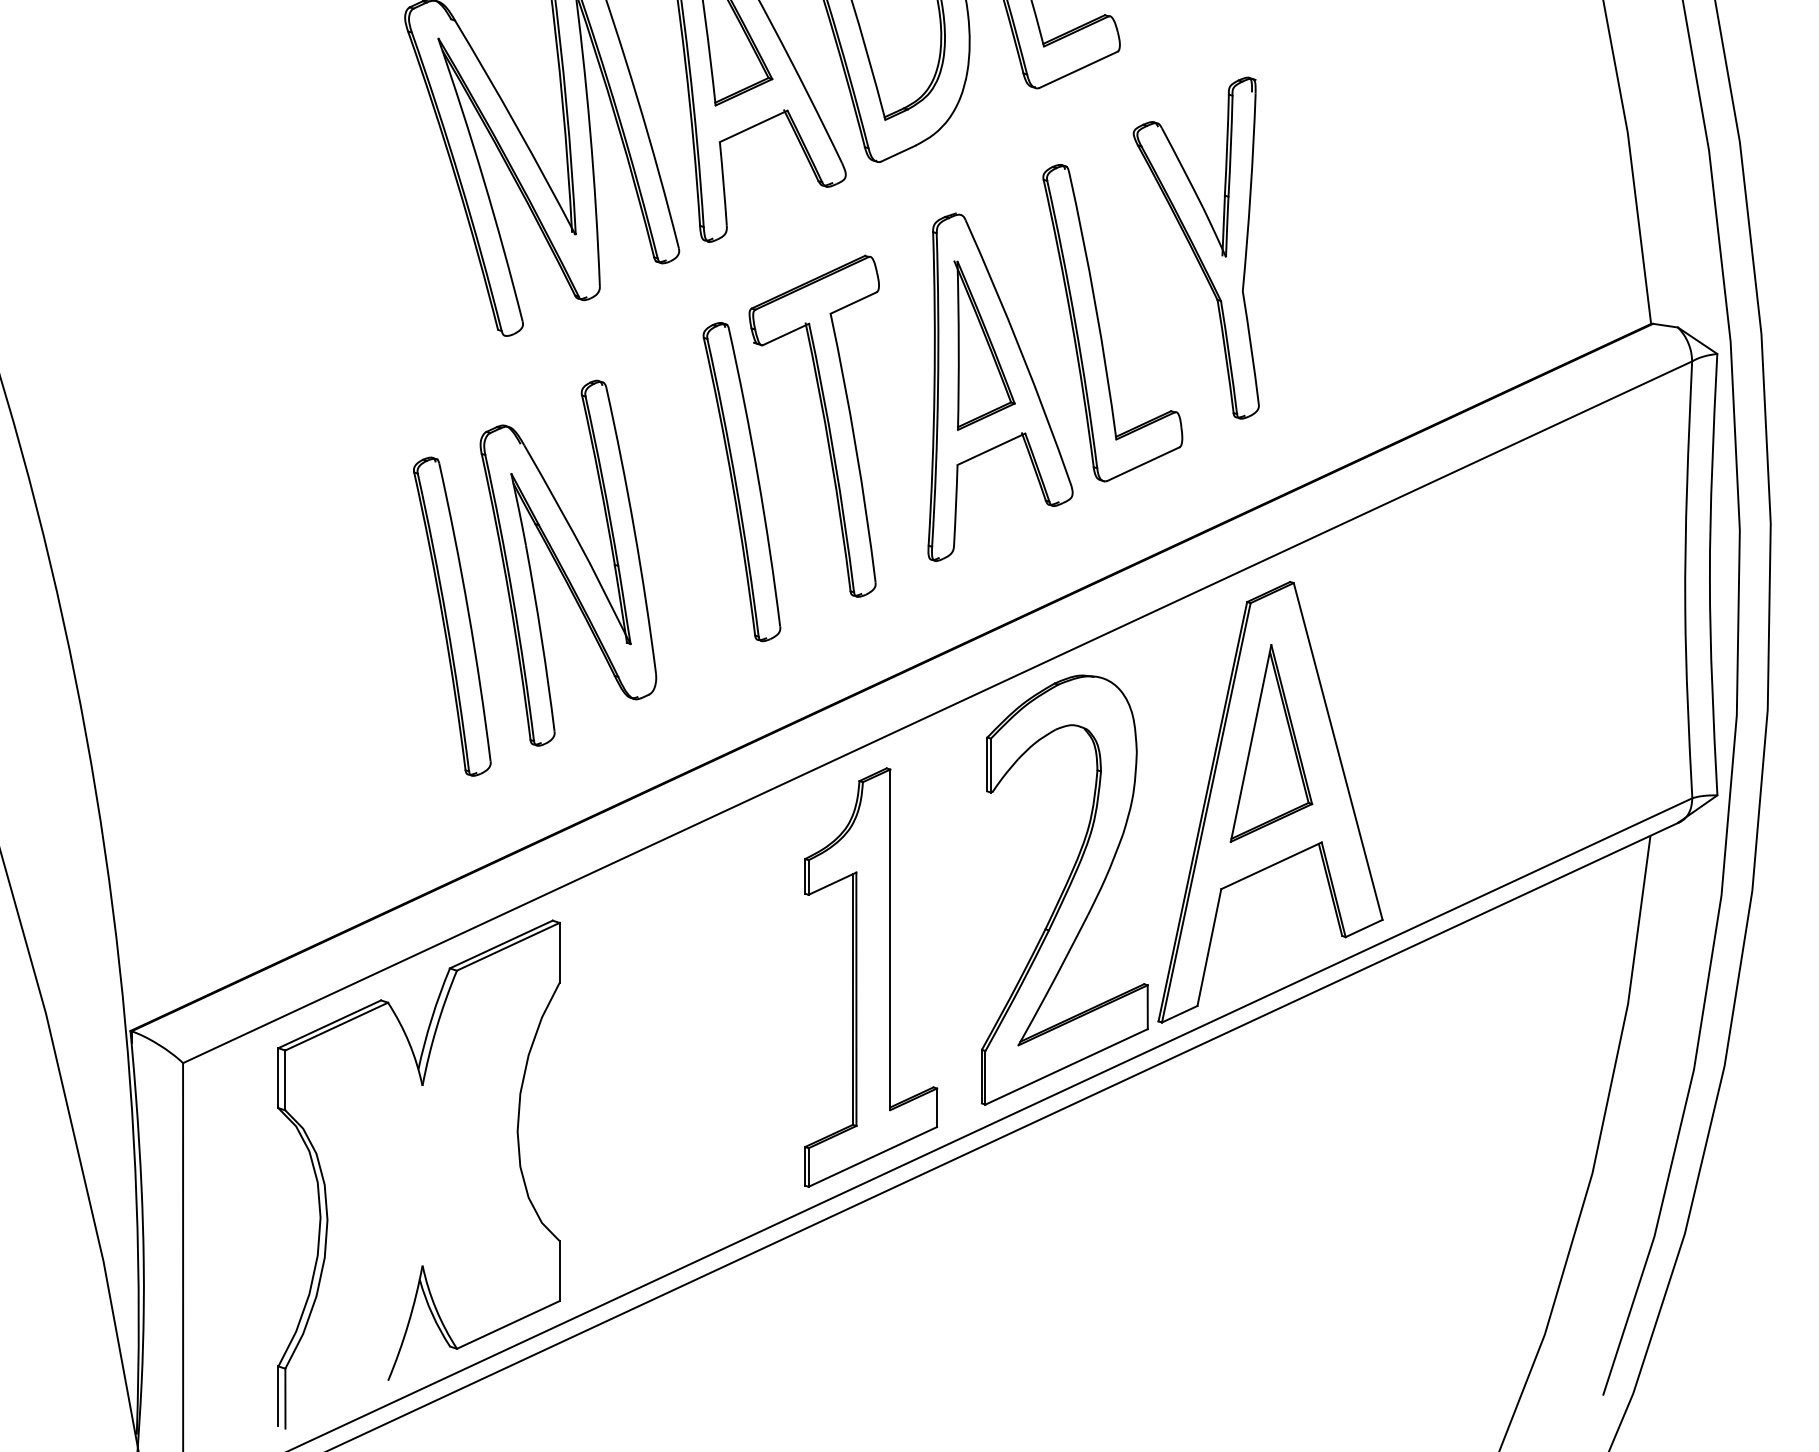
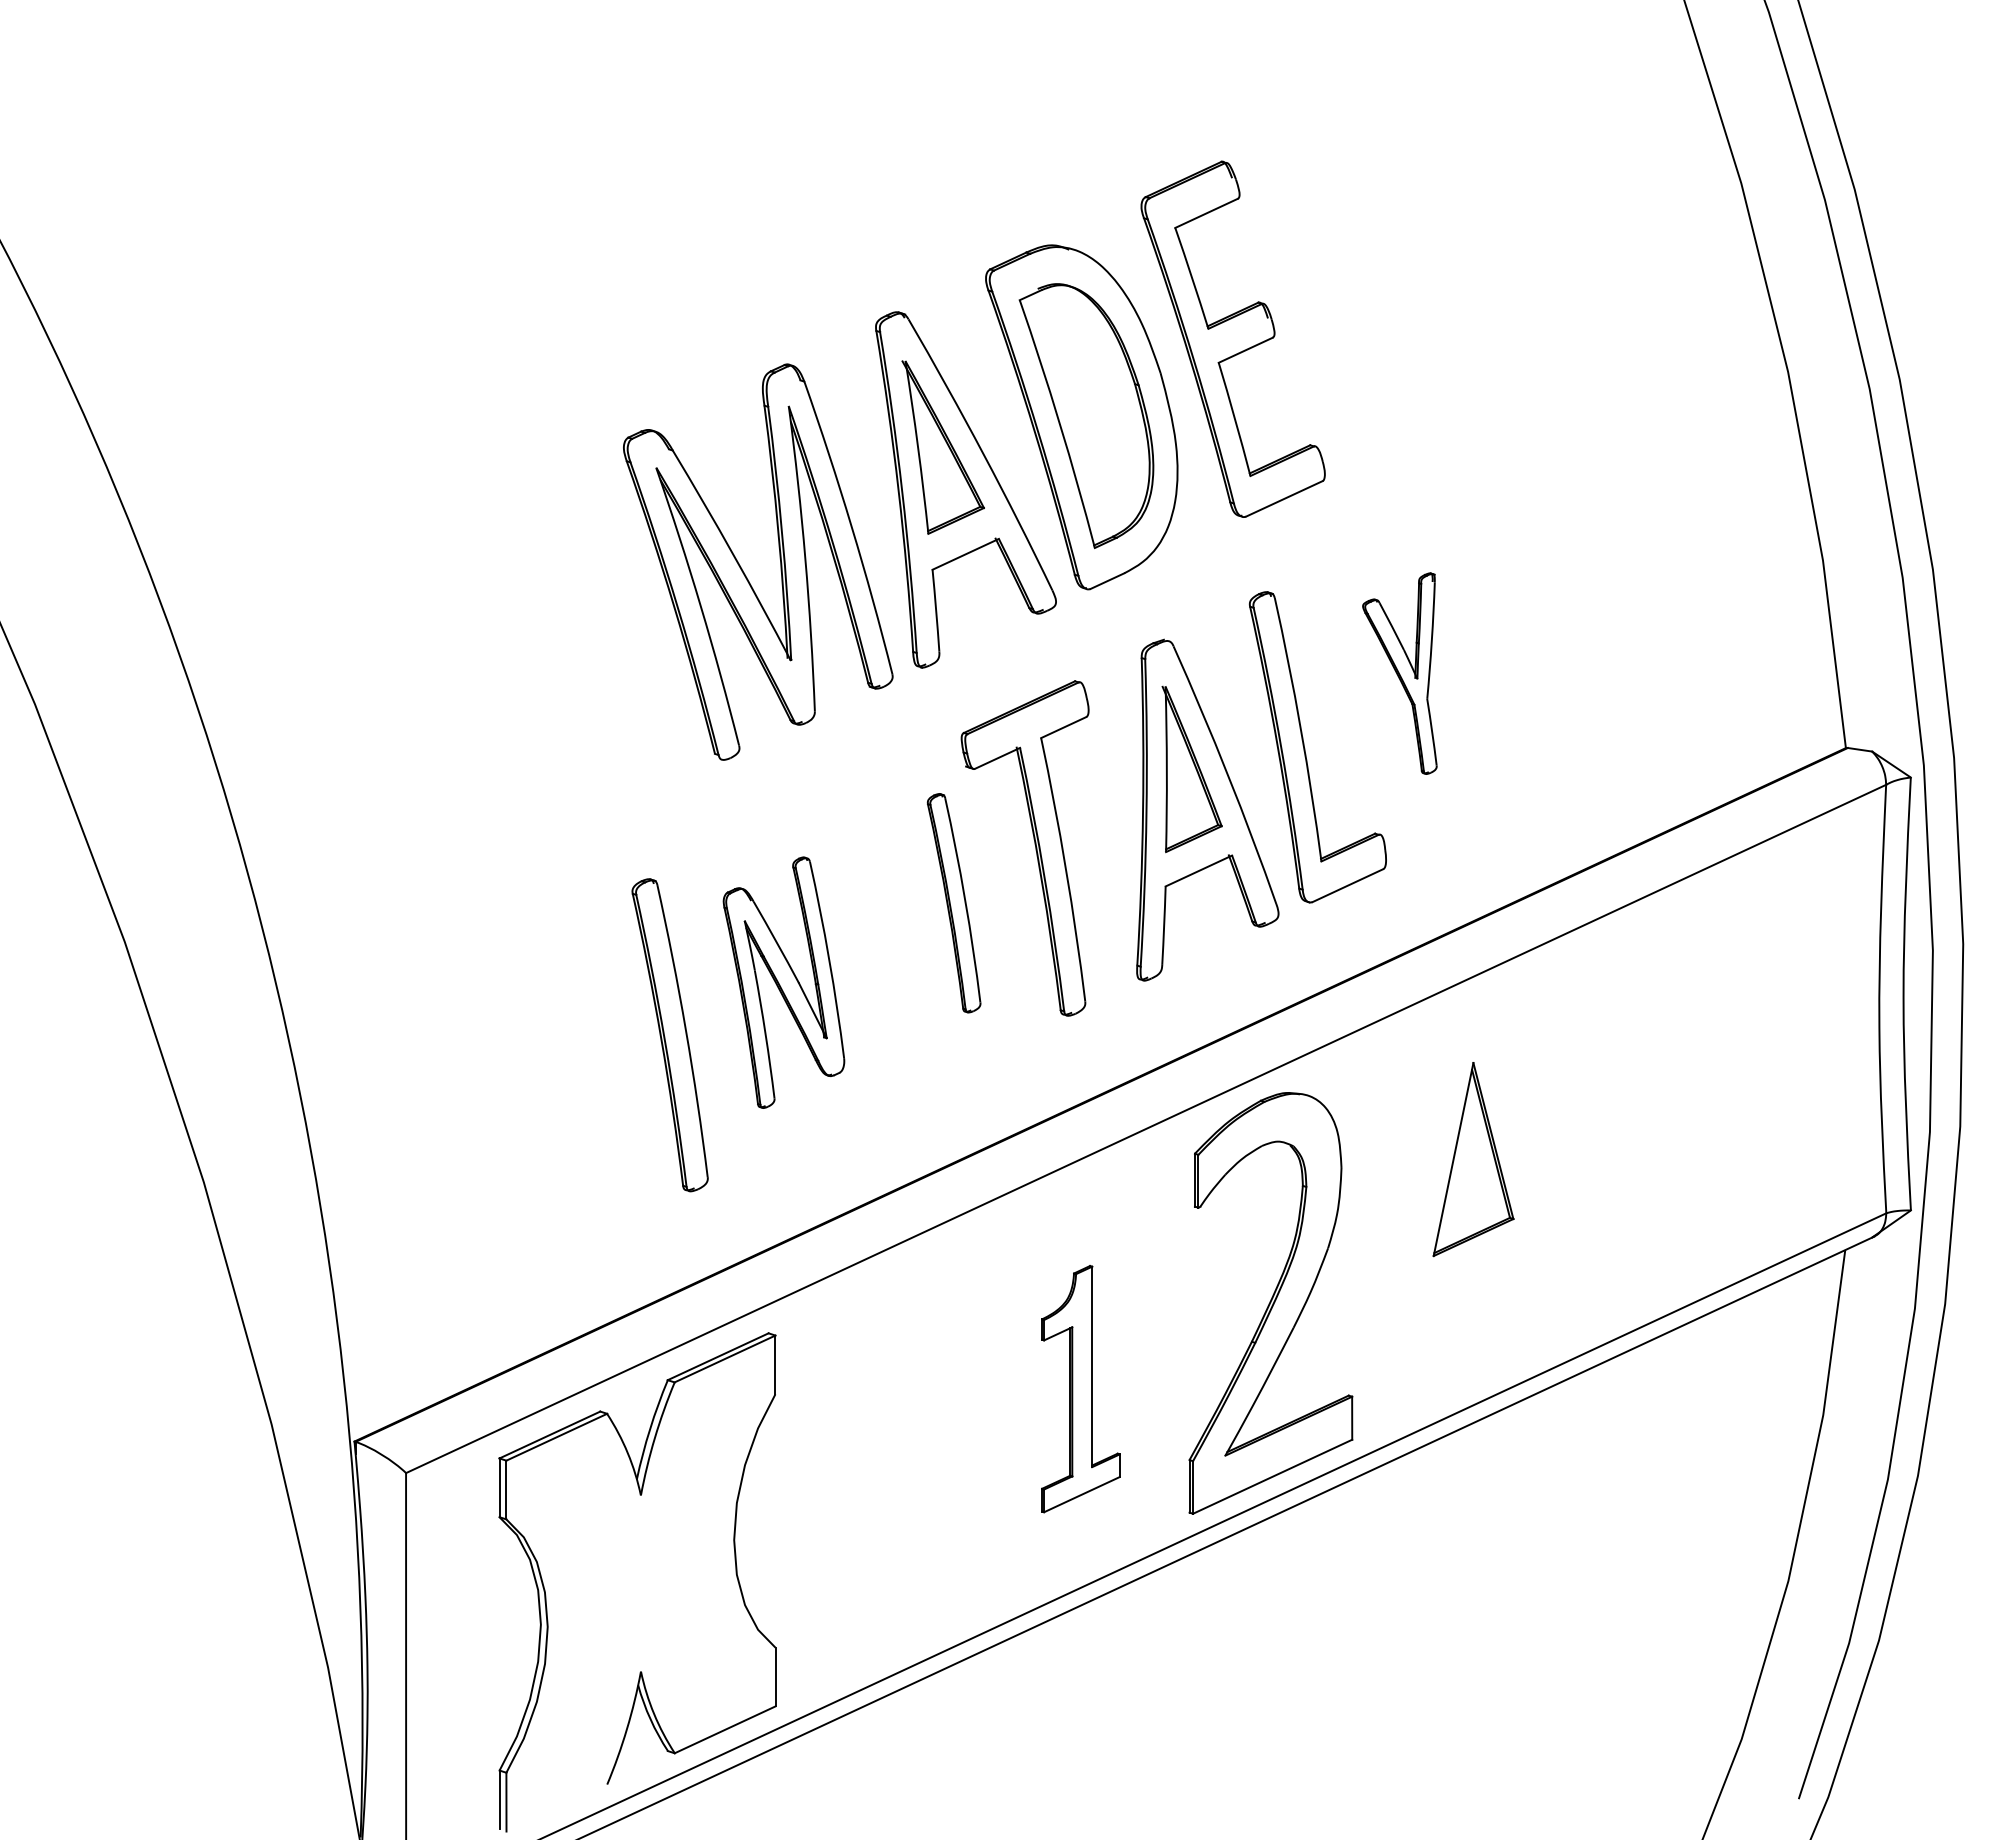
part: (1195, 247) -> (1399, 673), size x0.6
part: (741, 482) -> (953, 903), size x0.7
part: (567, 562) -> (783, 982), size x0.7
part: (1270, 802) -> (1472, 1217), removed
part: (870, 976) -> (1080, 1388), size x0.6

